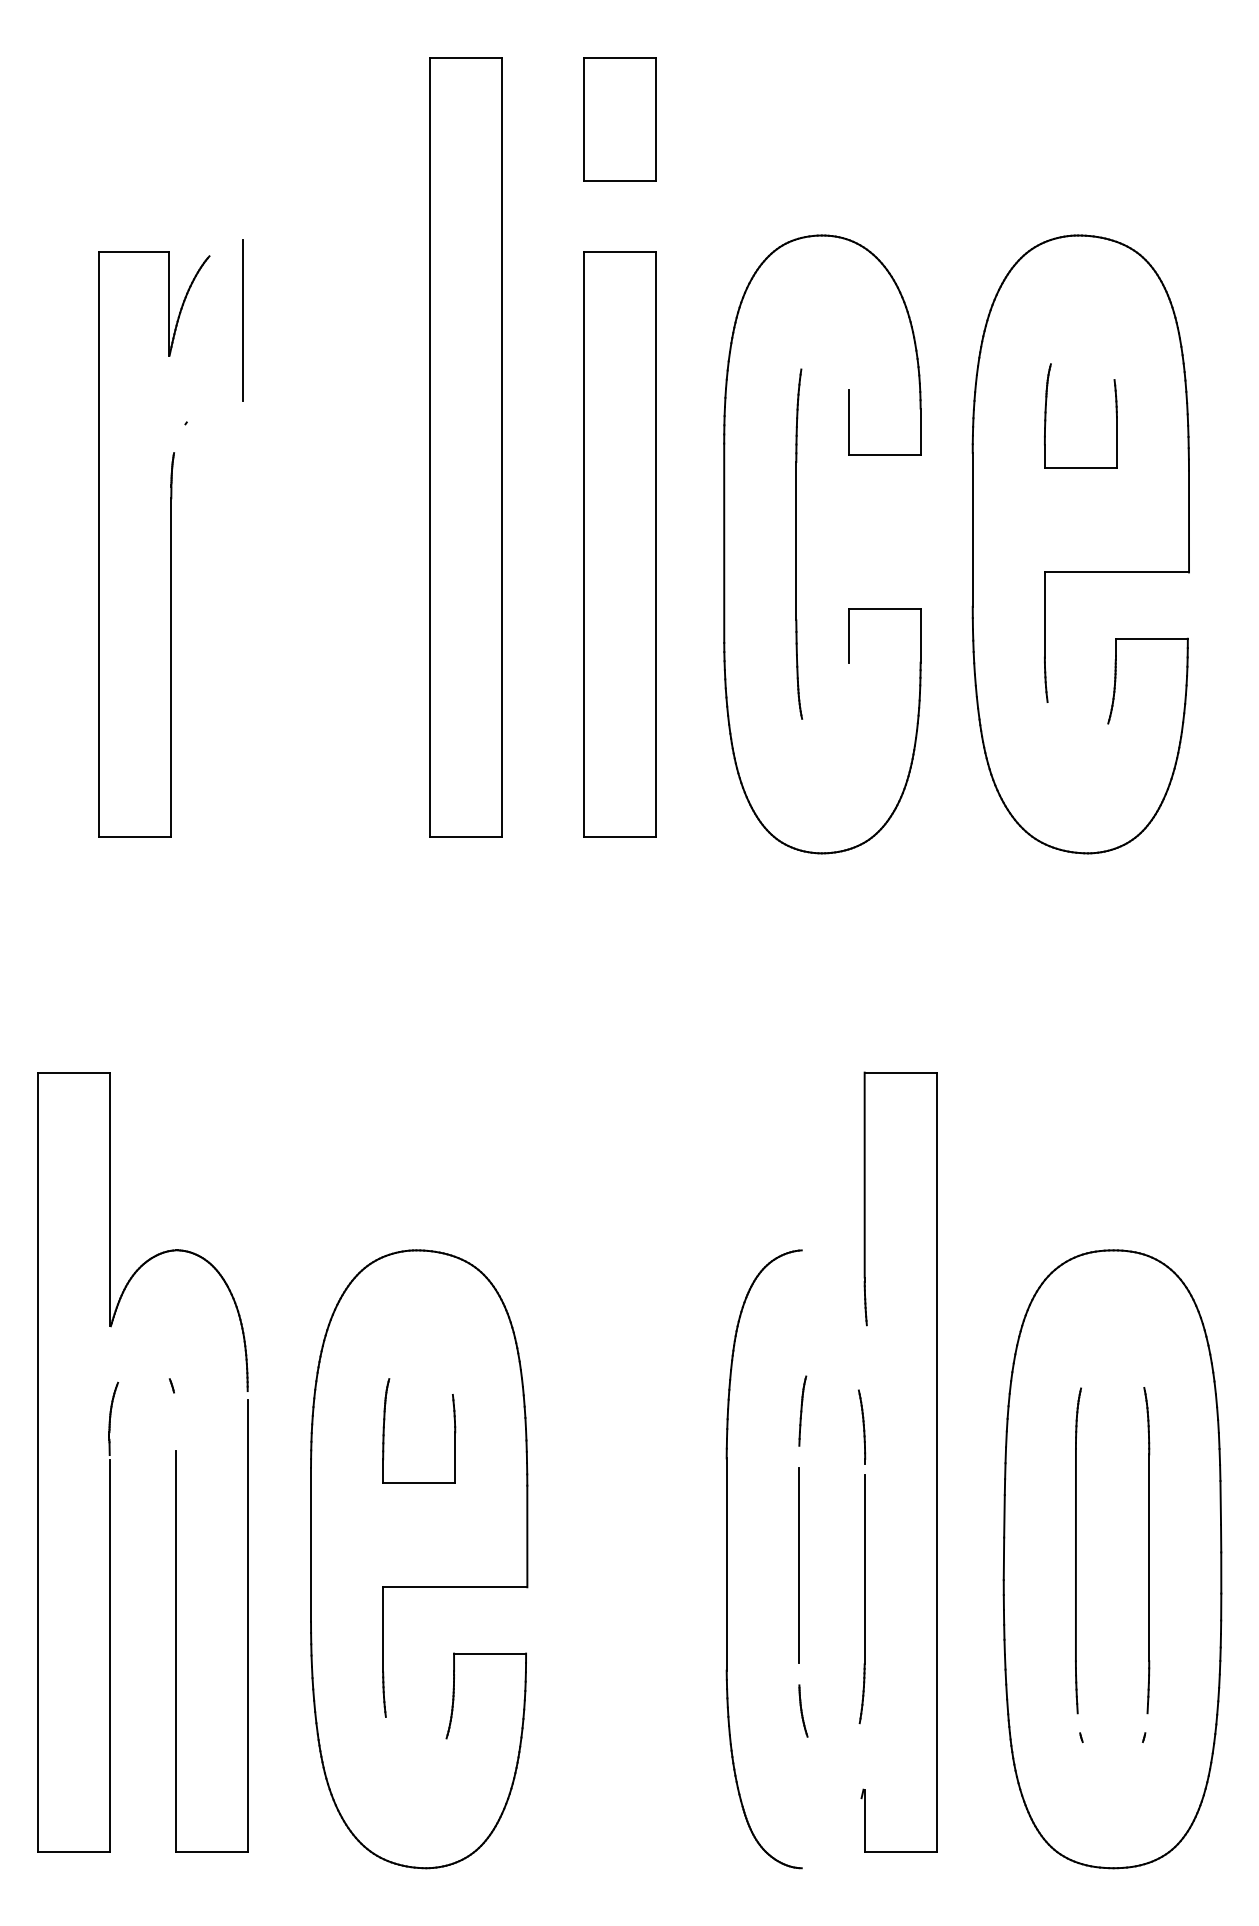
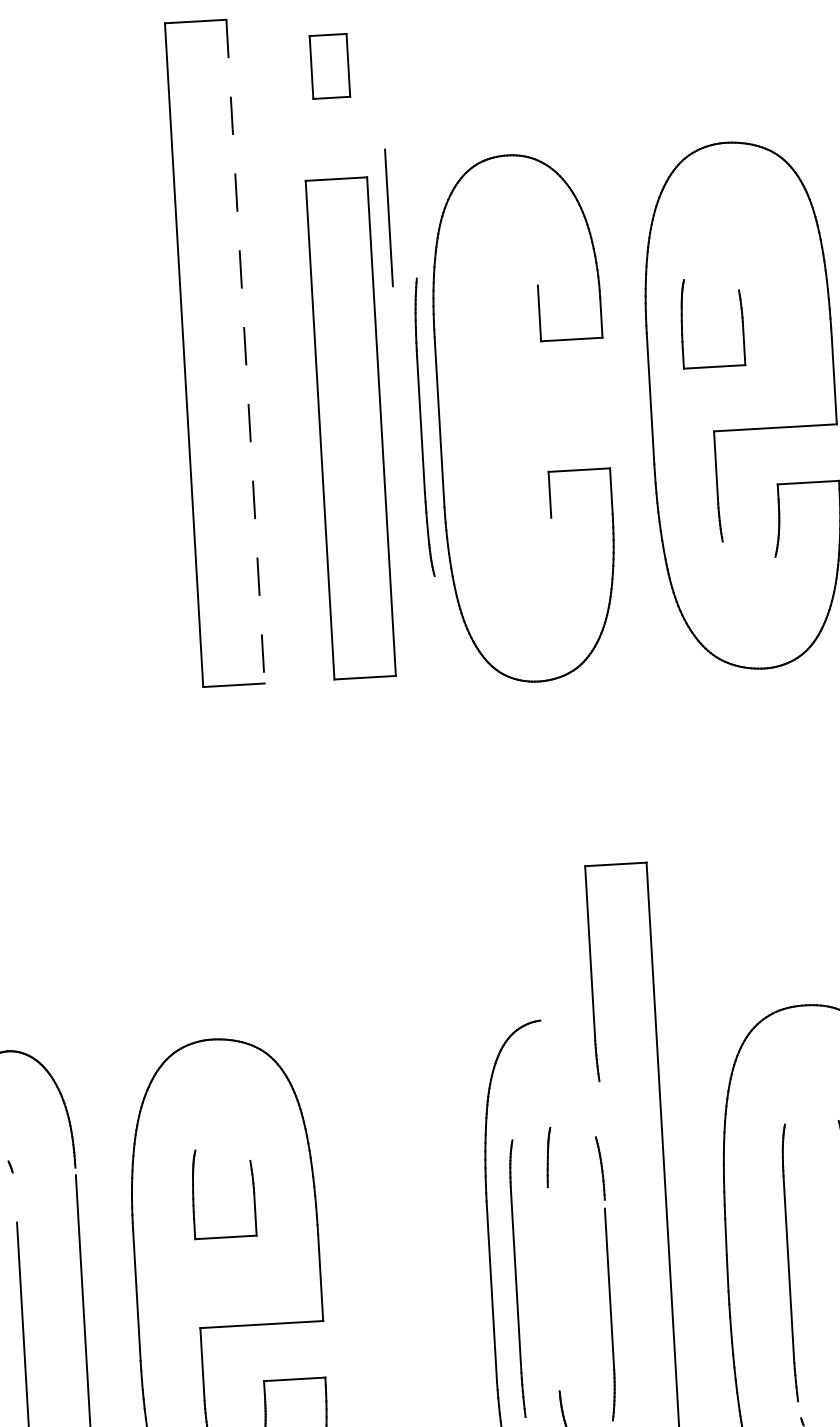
part: (619, 119) -> (329, 66), size x0.6
line: (242, 320) -> (388, 217), moved
part: (1046, 415) -> (682, 323), moved
line: (501, 447) -> (245, 351), solid -> dashed
part: (799, 543) -> (423, 426), moved
part: (757, 1550) -> (517, 1278), added
line: (798, 1564) -> (552, 1288), removed

